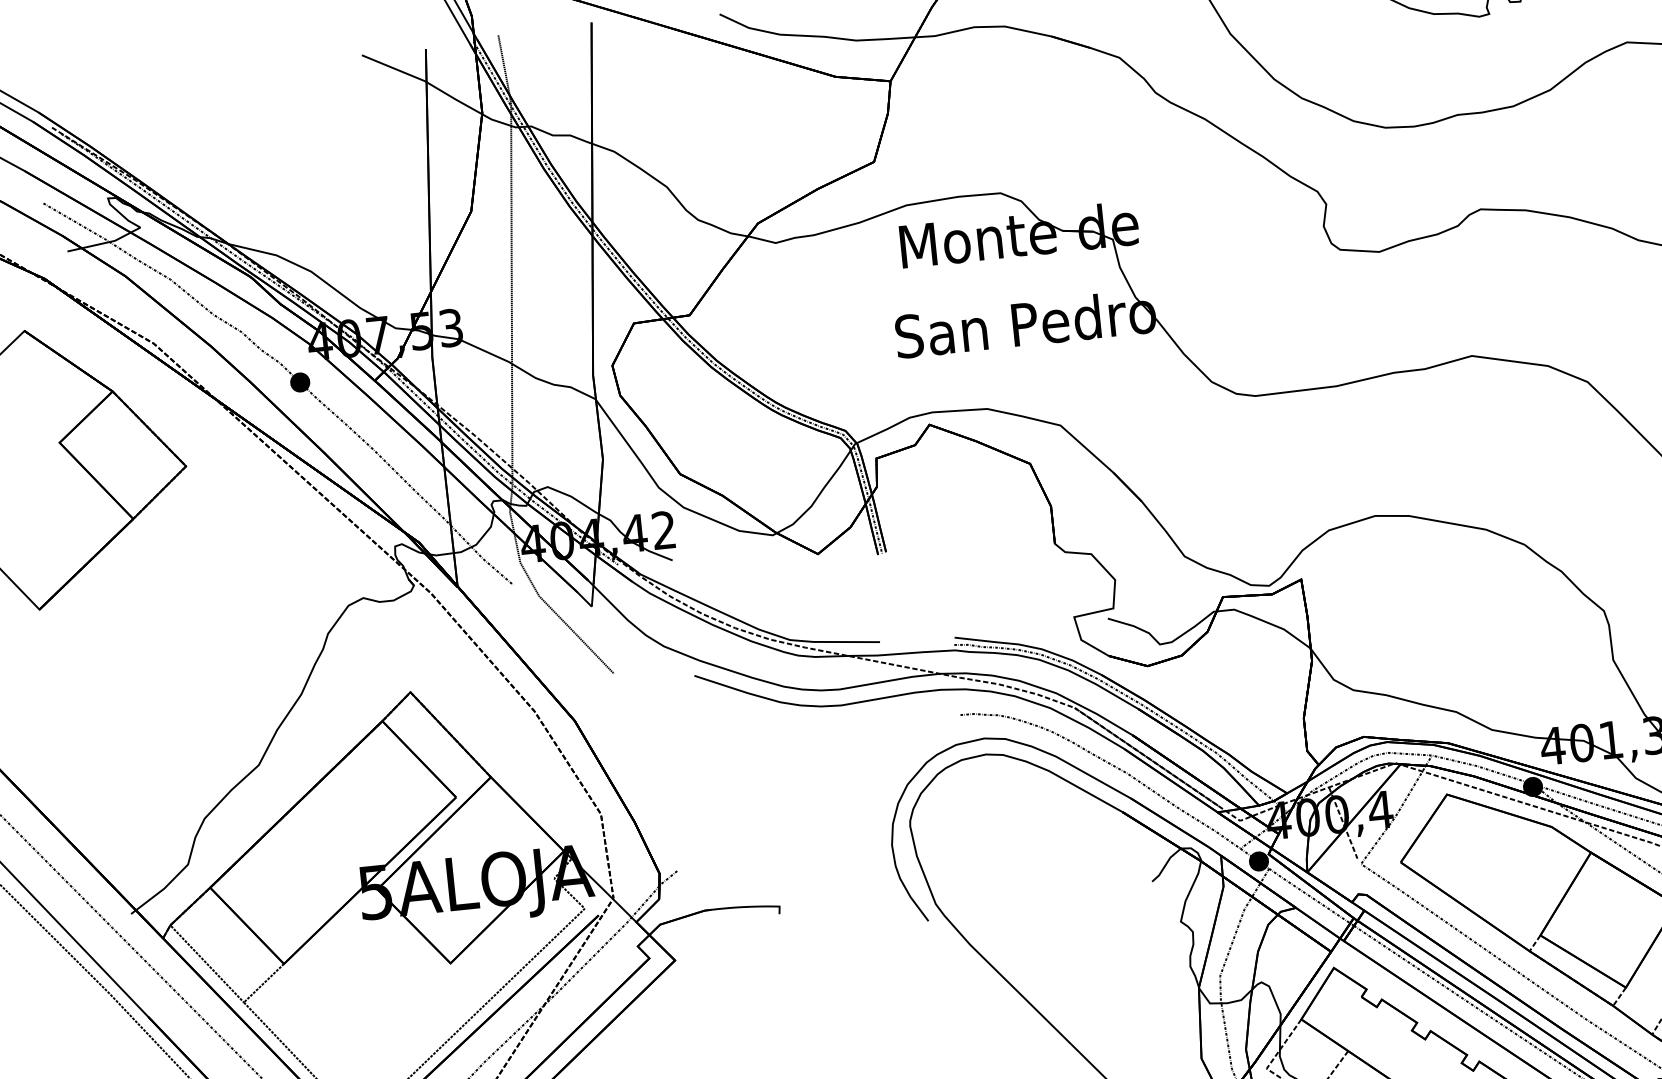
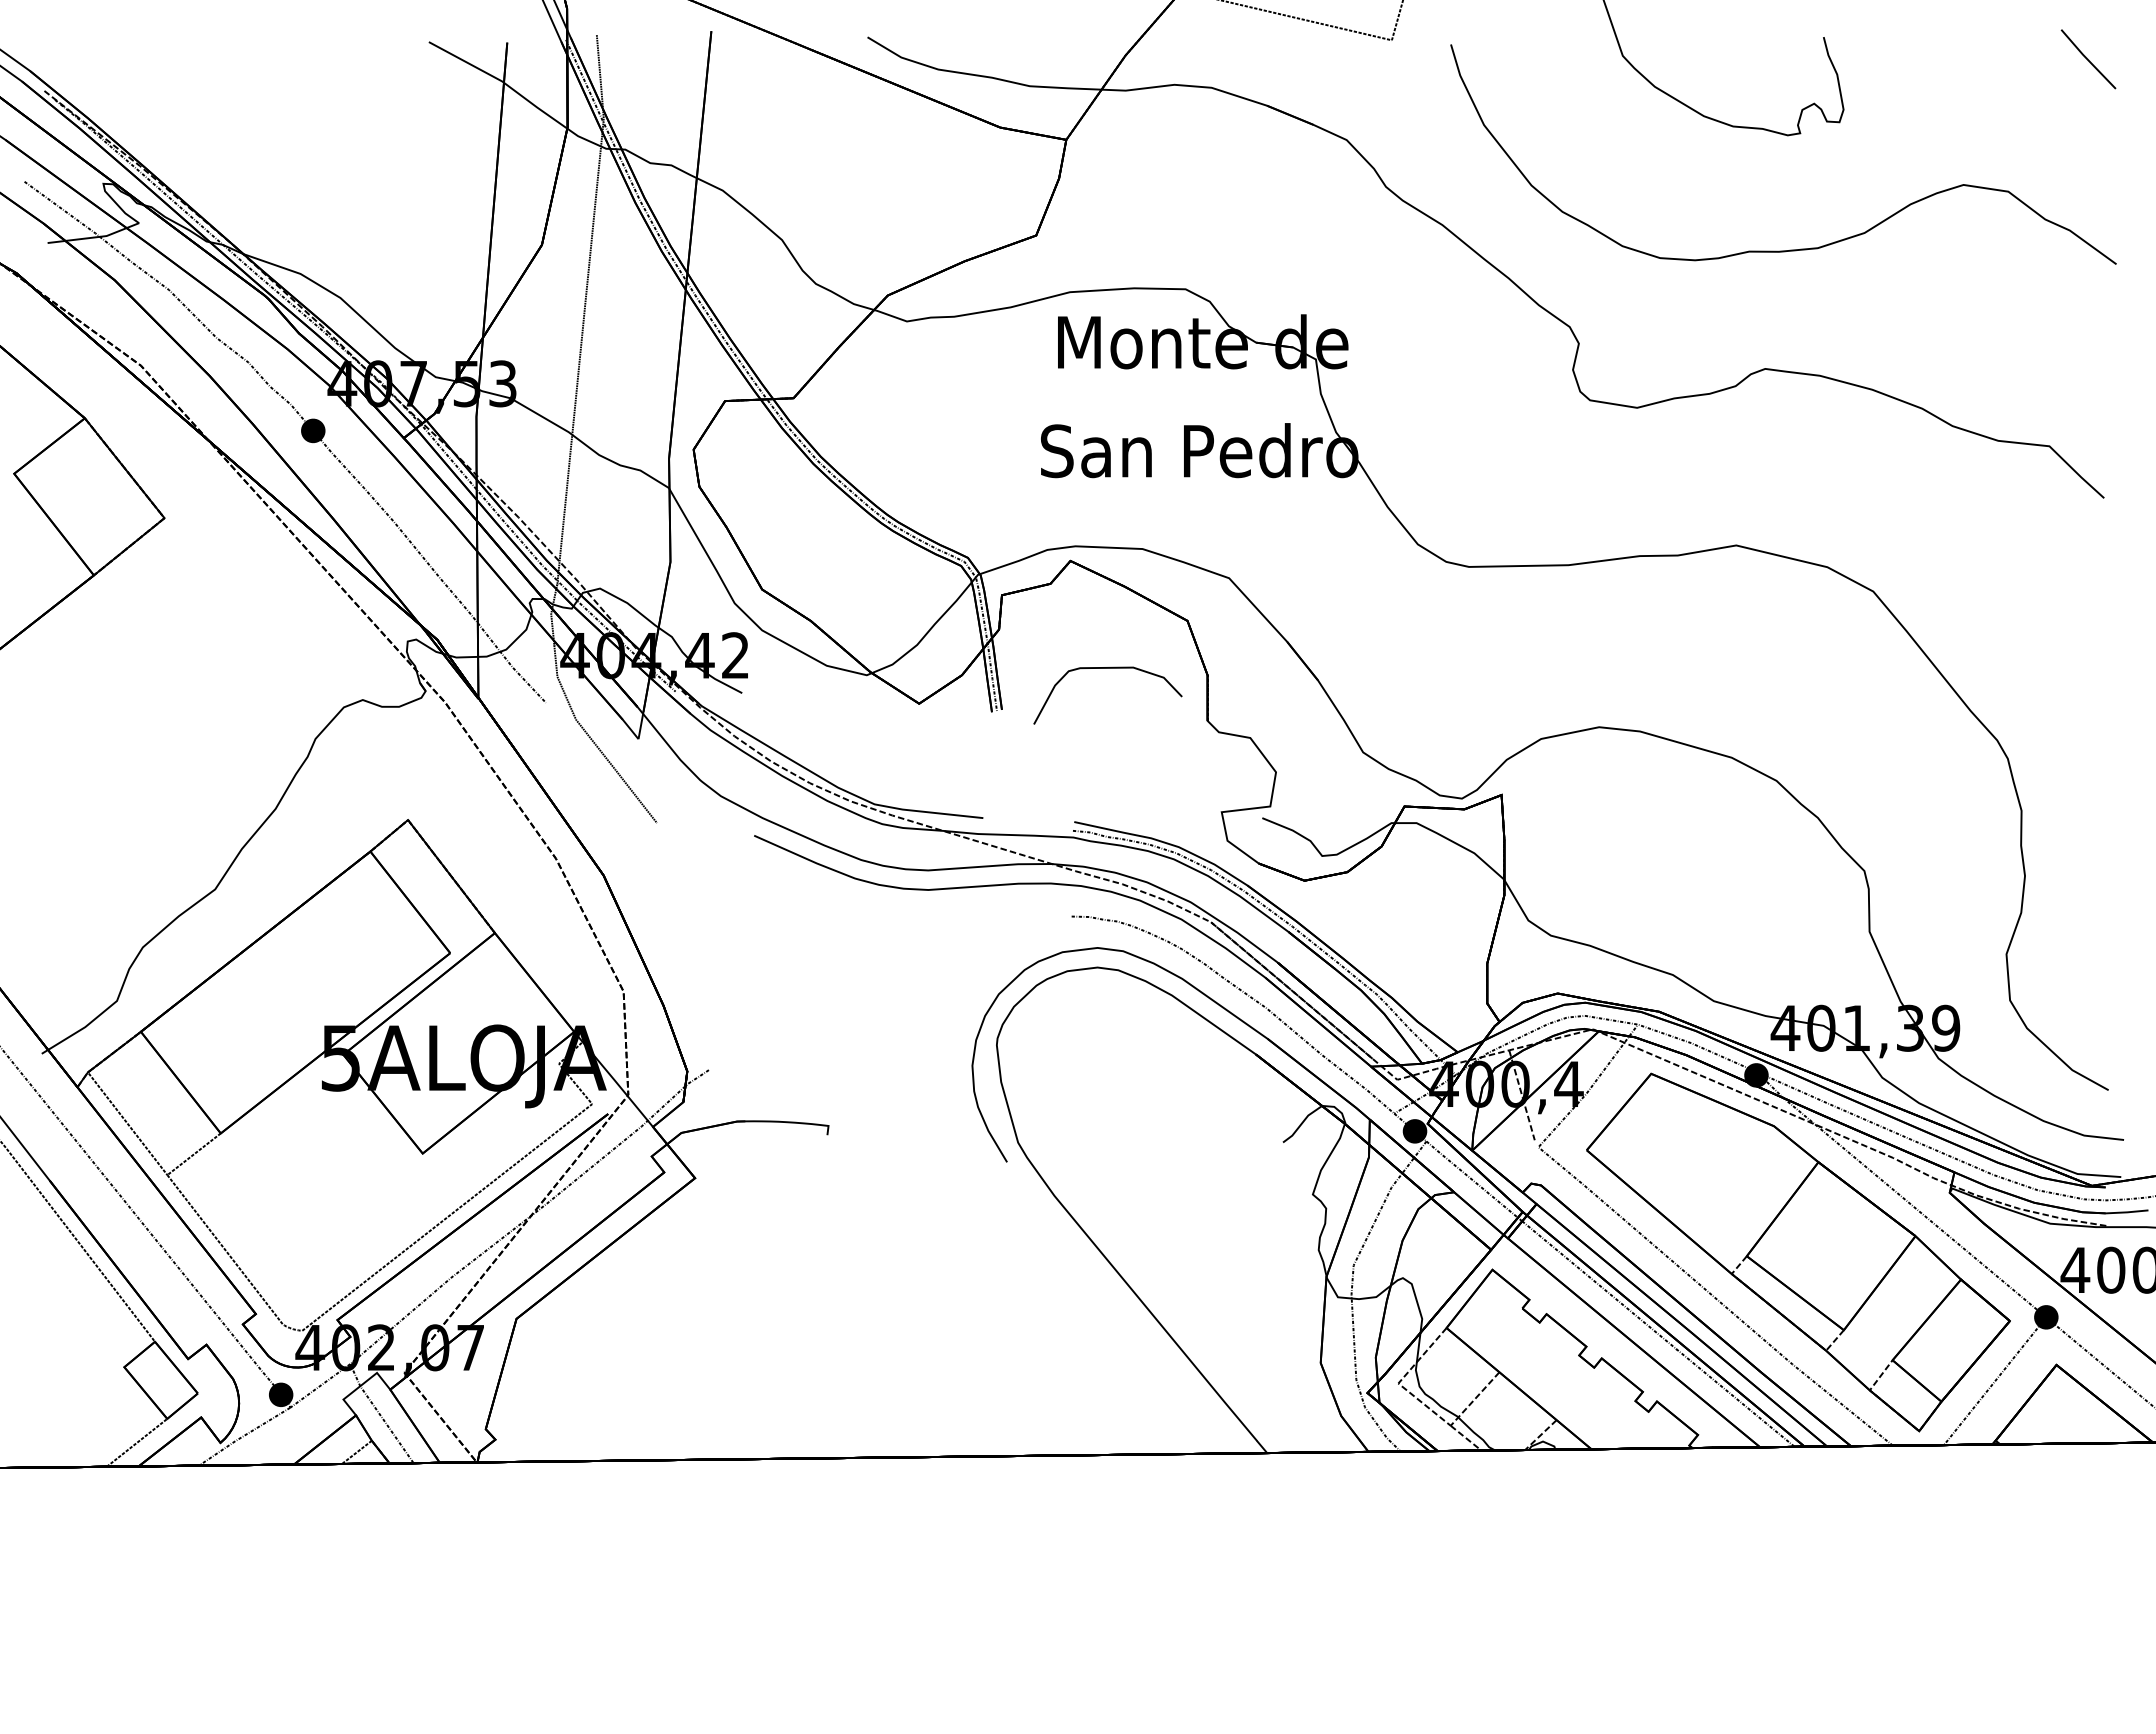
curve: (968, 509) -> (1107, 668), added

